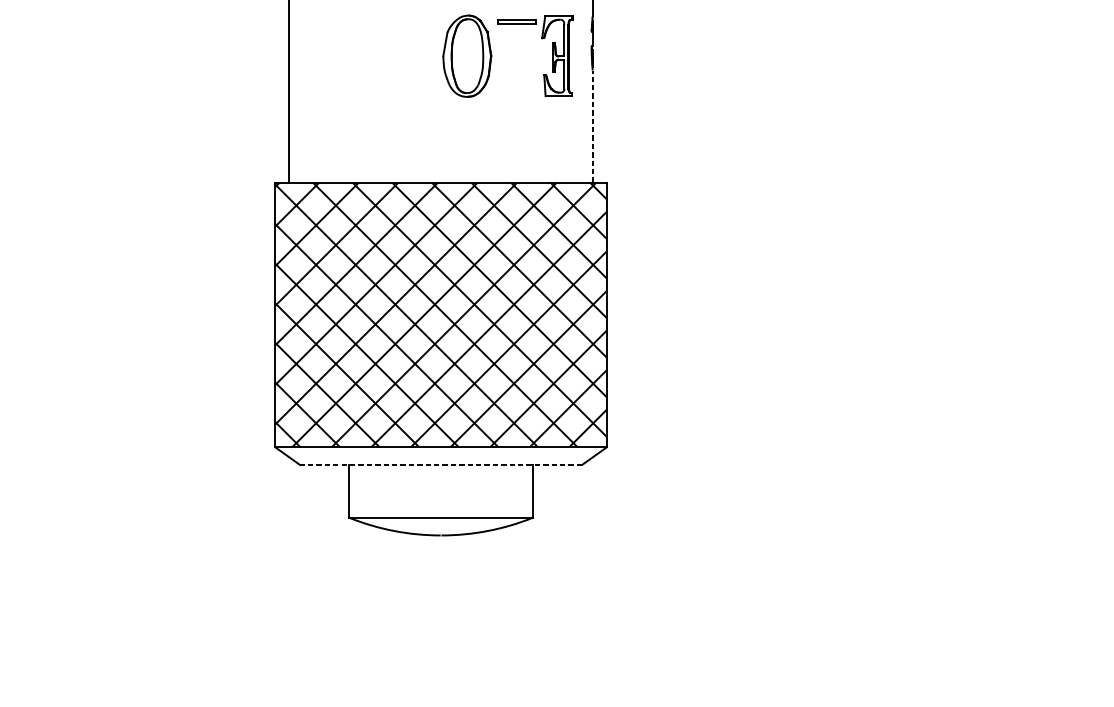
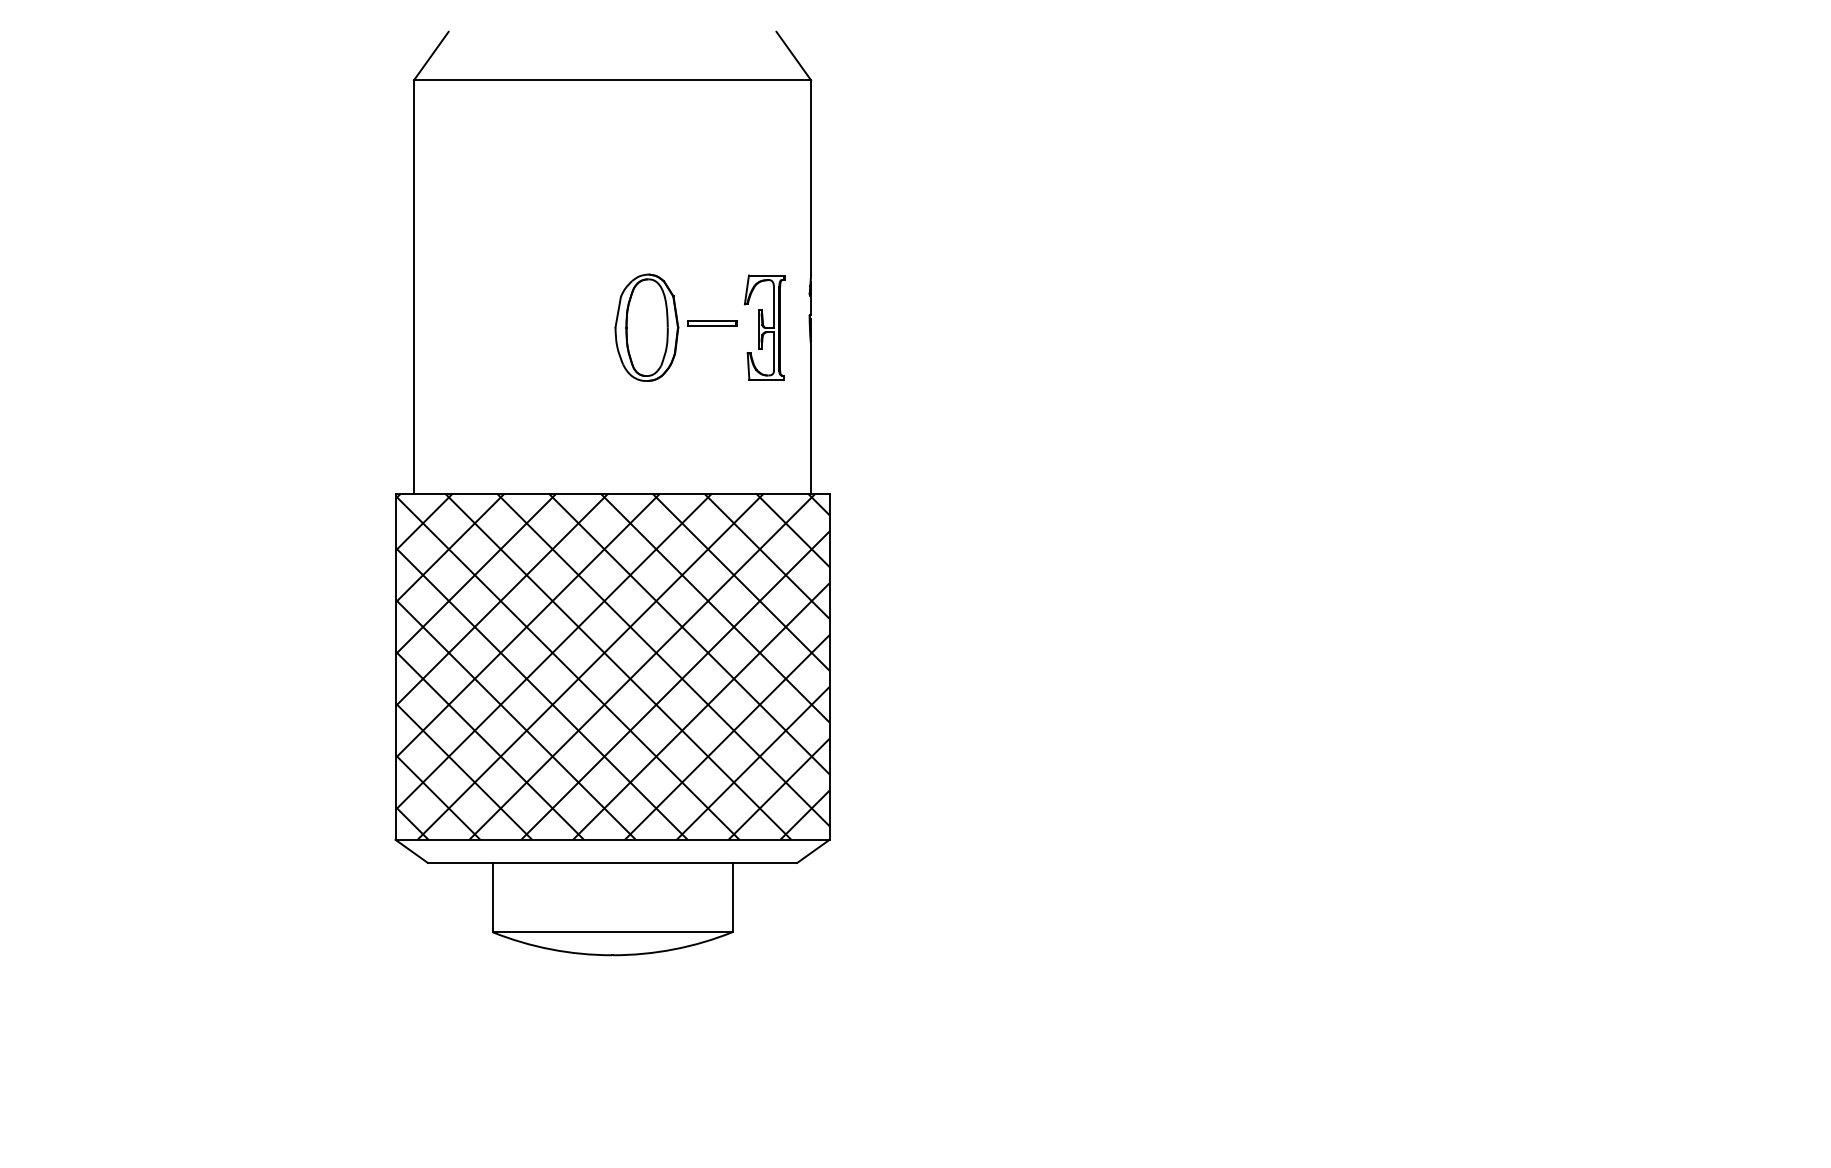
part: (517, 22) -> (712, 323), moved
line: (593, 127) -> (811, 420), dashed -> solid
line: (441, 464) -> (612, 862), dashed -> solid

